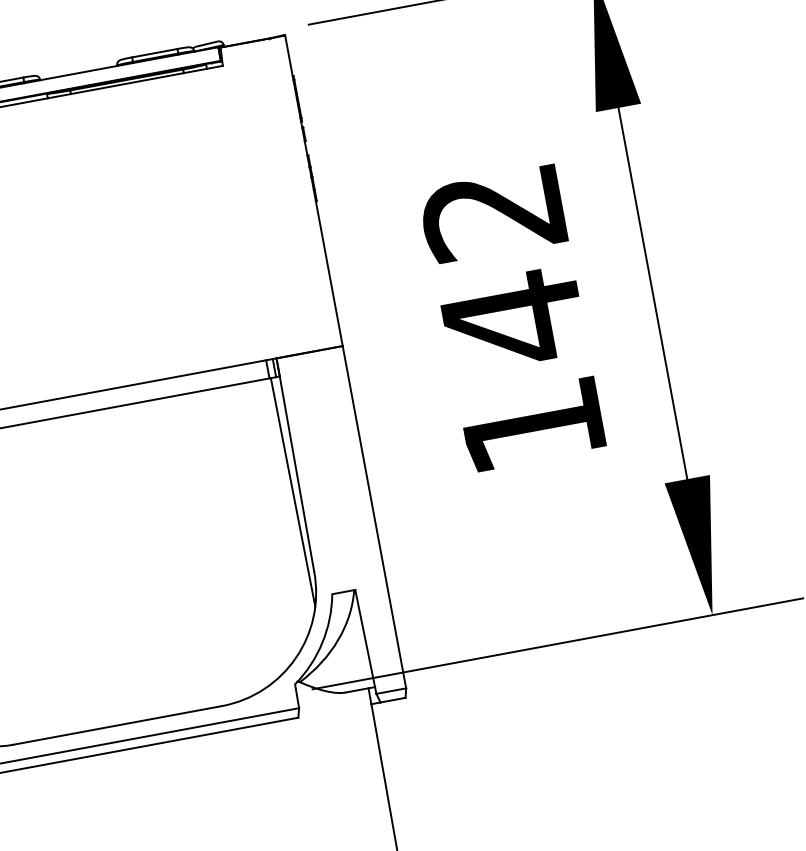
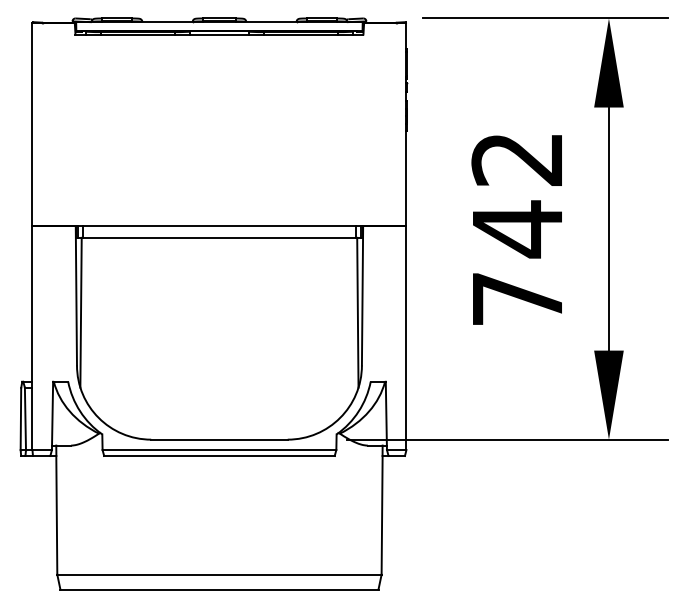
text: (532, 425) -> (517, 298), 142 -> 742

